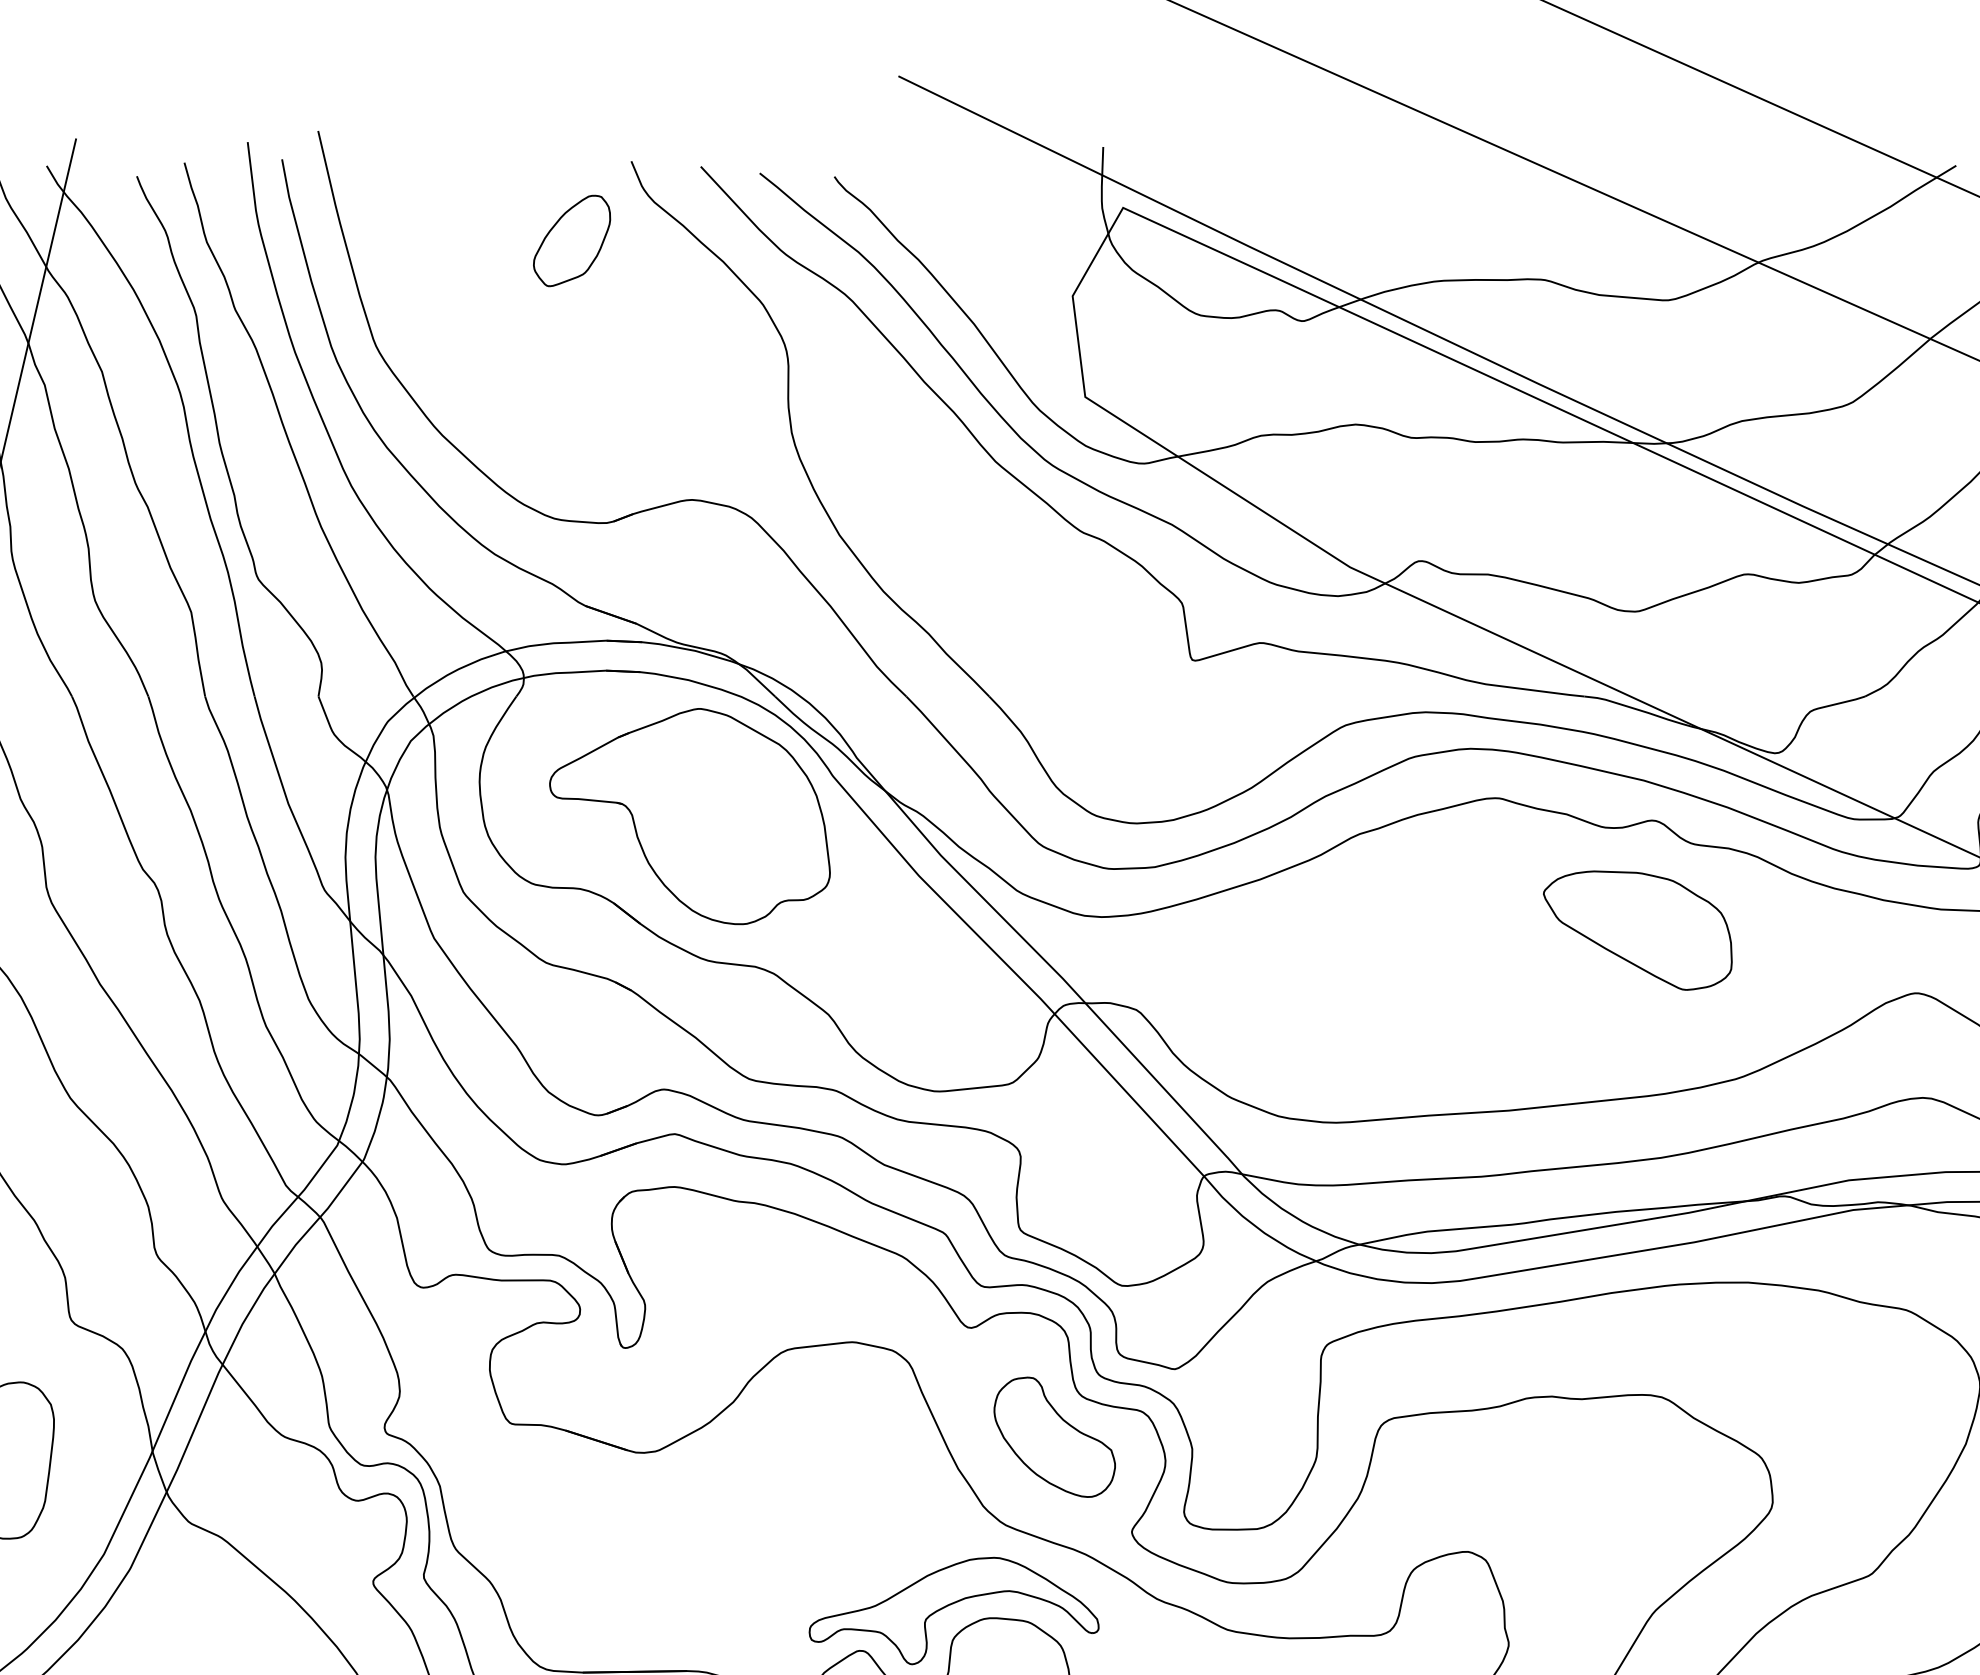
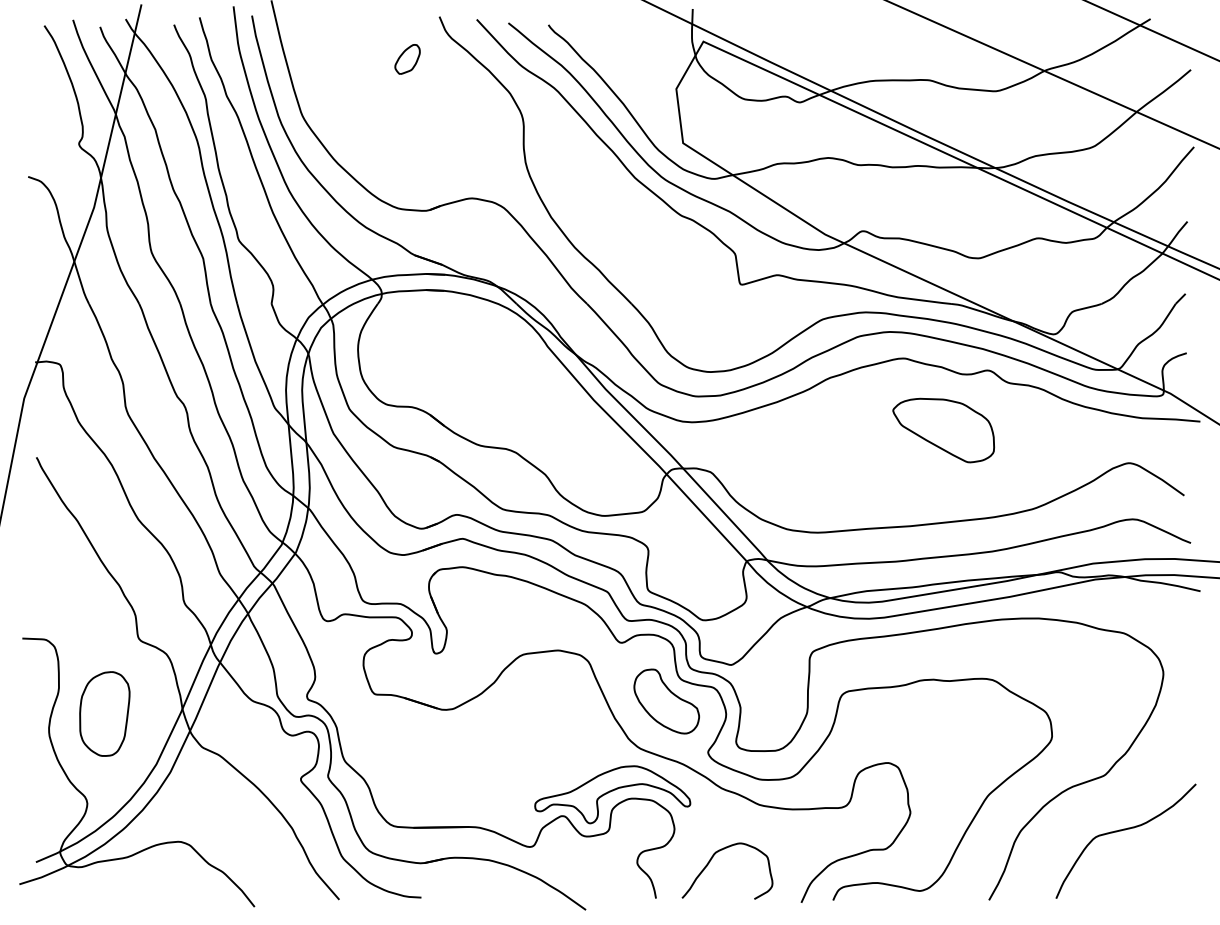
part: (571, 241) -> (407, 59), size x0.6
part: (689, 814) -> (470, 367), removed
part: (1637, 930) -> (943, 430), moved

